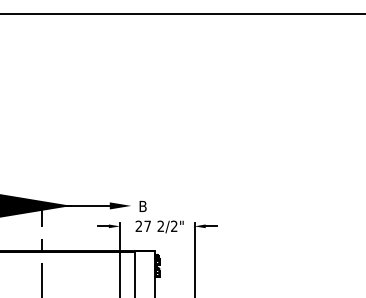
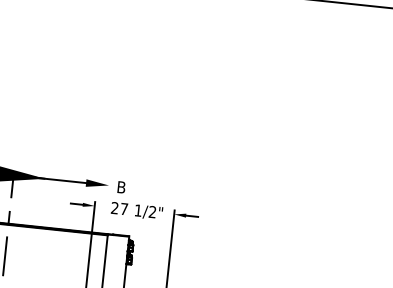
text: (160, 225) -> (138, 209), 2/2" -> 1/2"

